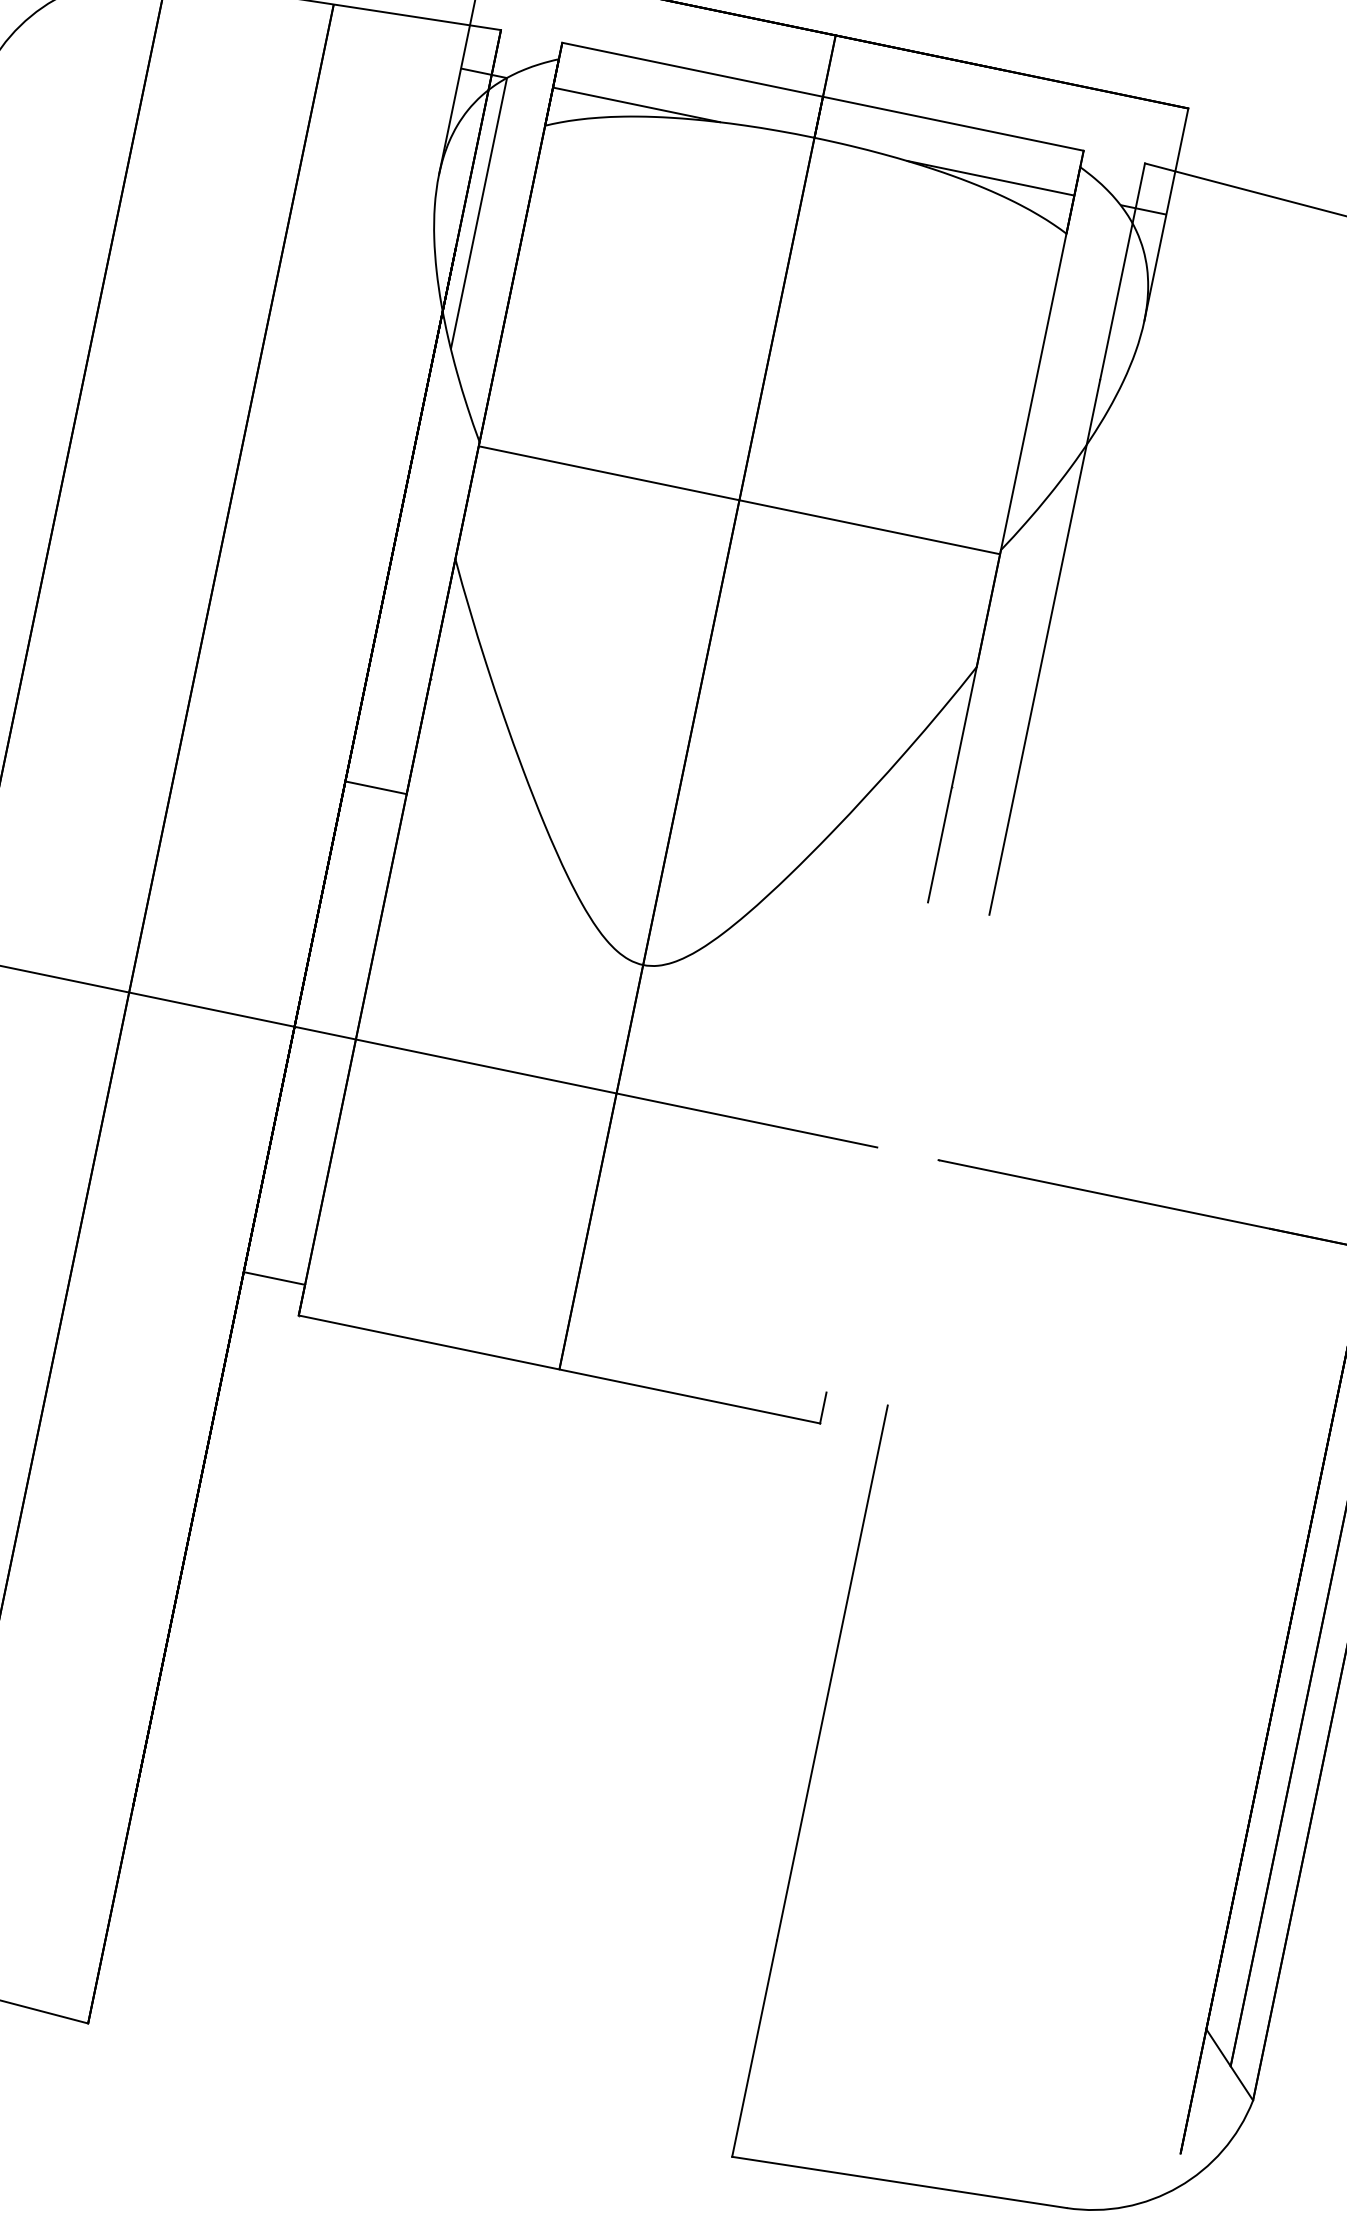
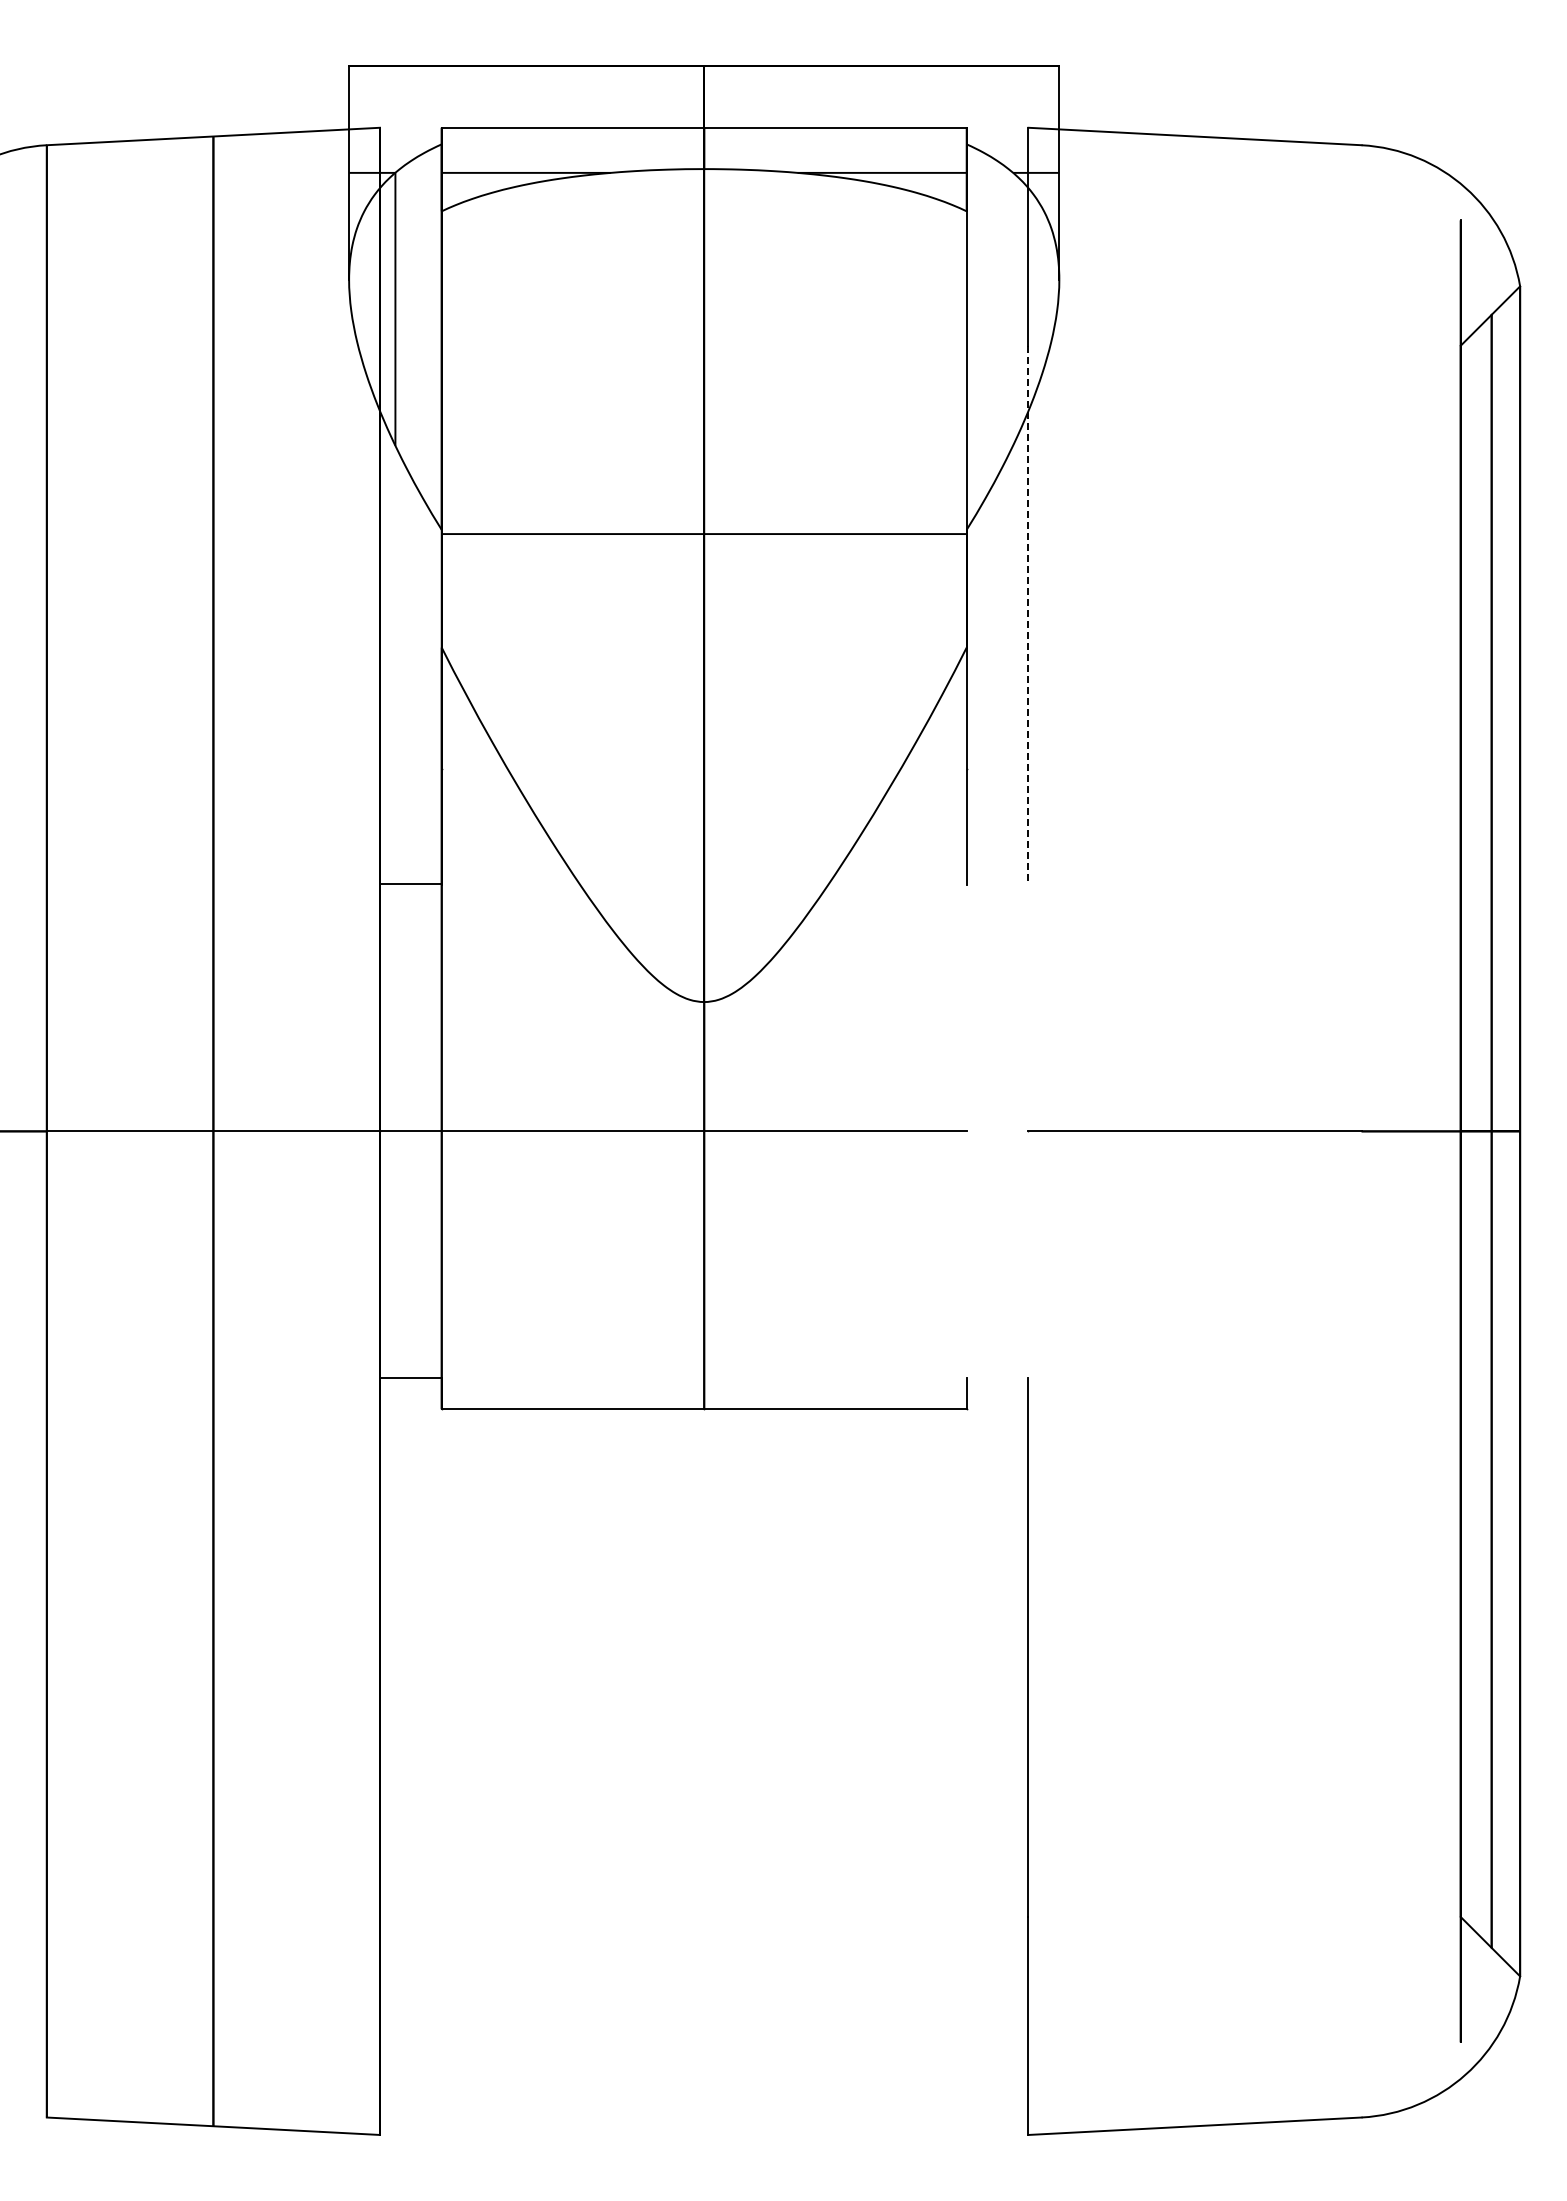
line: (1044, 647) -> (1028, 615), solid -> dashed

